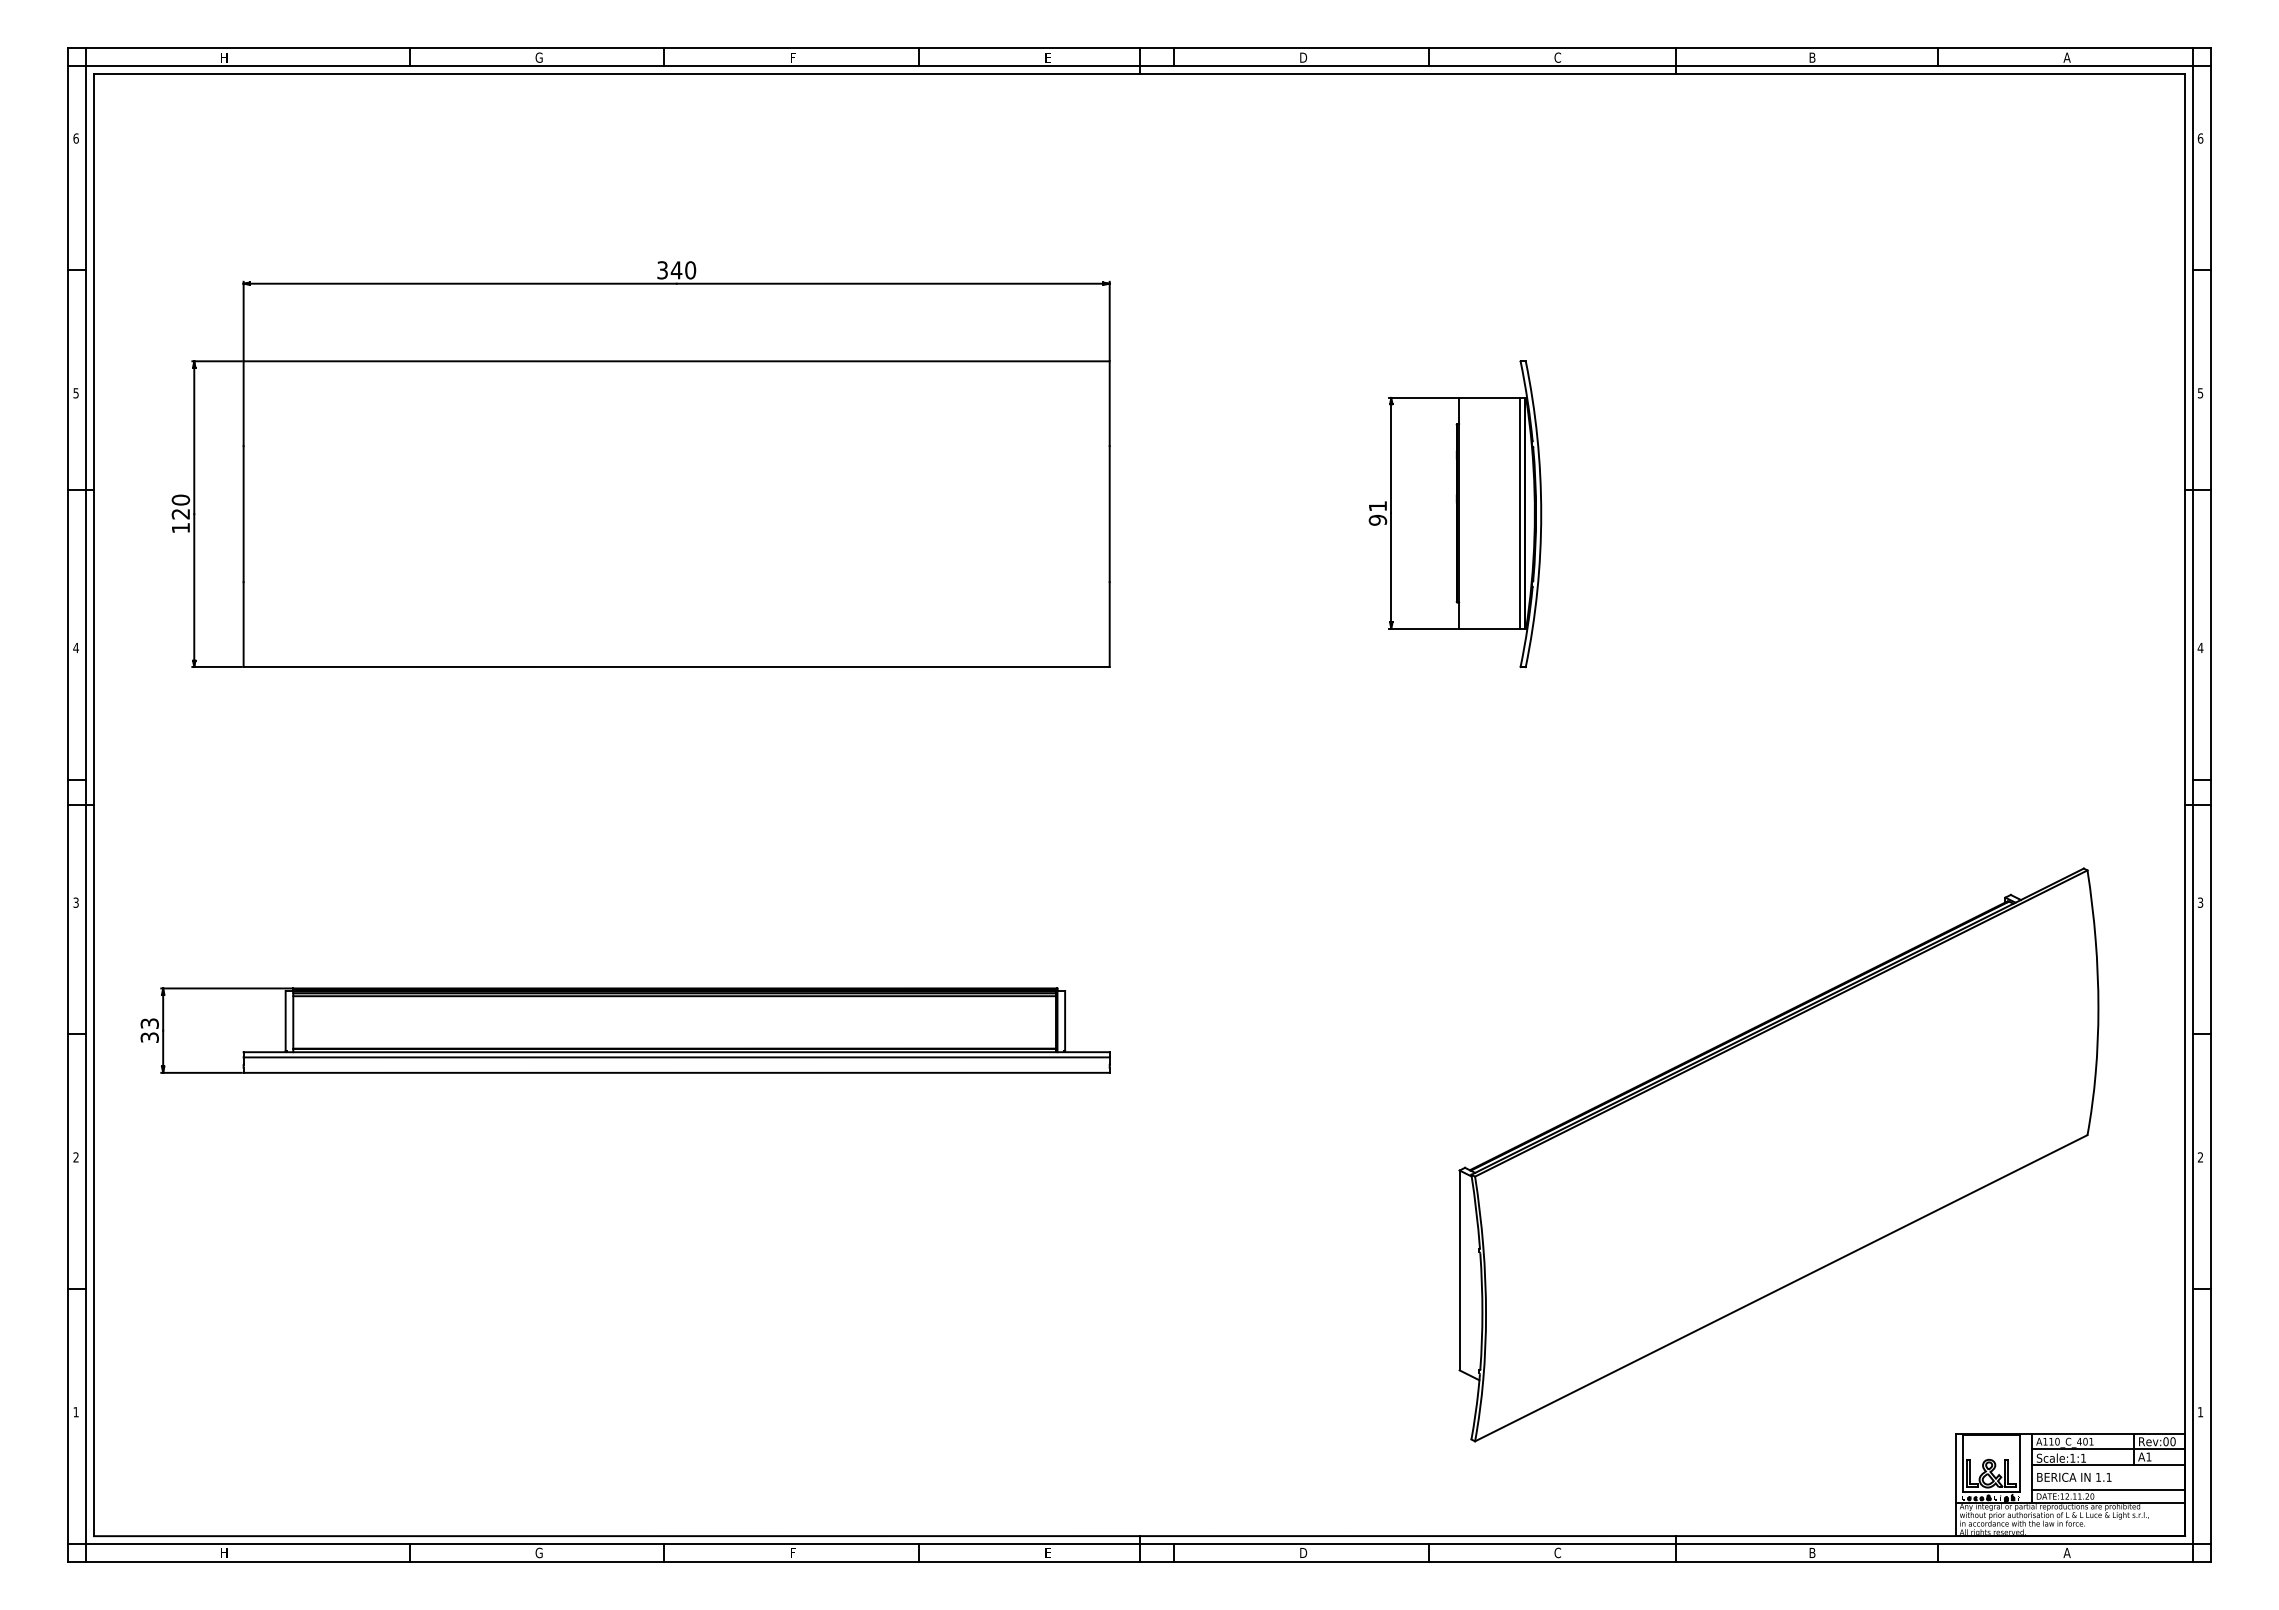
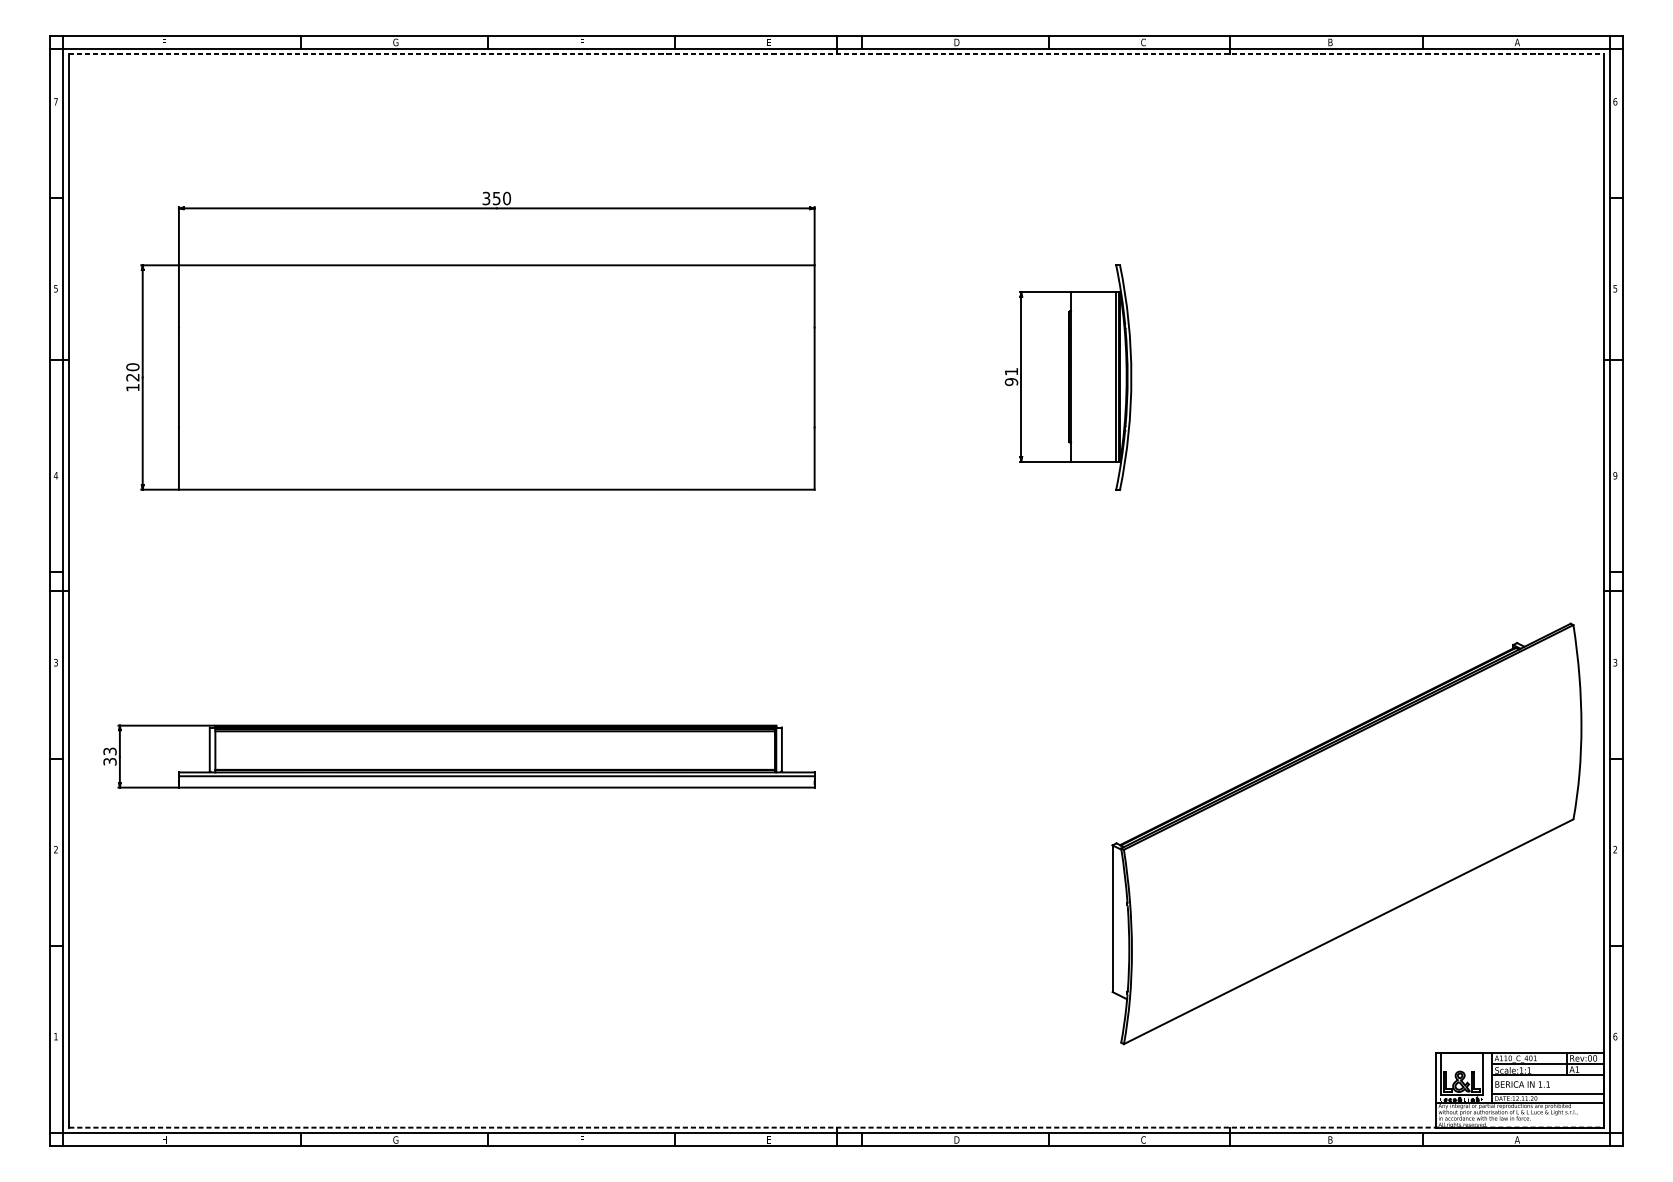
text: (224, 57) -> (164, 42), H -> F
line: (1139, 73) -> (836, 54), solid -> dashed
text: (75, 138) -> (55, 101), 6 -> 7
text: (676, 270) -> (496, 198), 340 -> 350
text: (2200, 647) -> (1615, 475), 4 -> 9
part: (1778, 1154) -> (1346, 833), moved
text: (2200, 1412) -> (1615, 1036), 1 -> 6
line: (1139, 1536) -> (836, 1127), solid -> dashed

